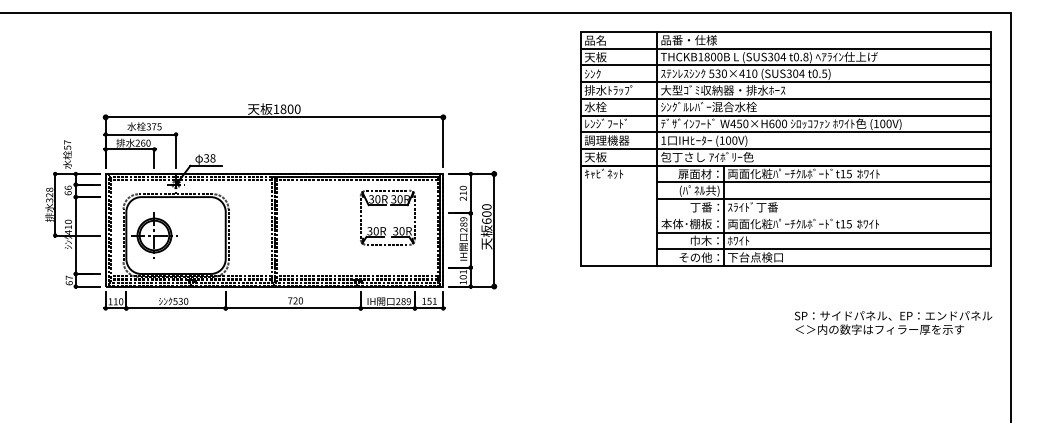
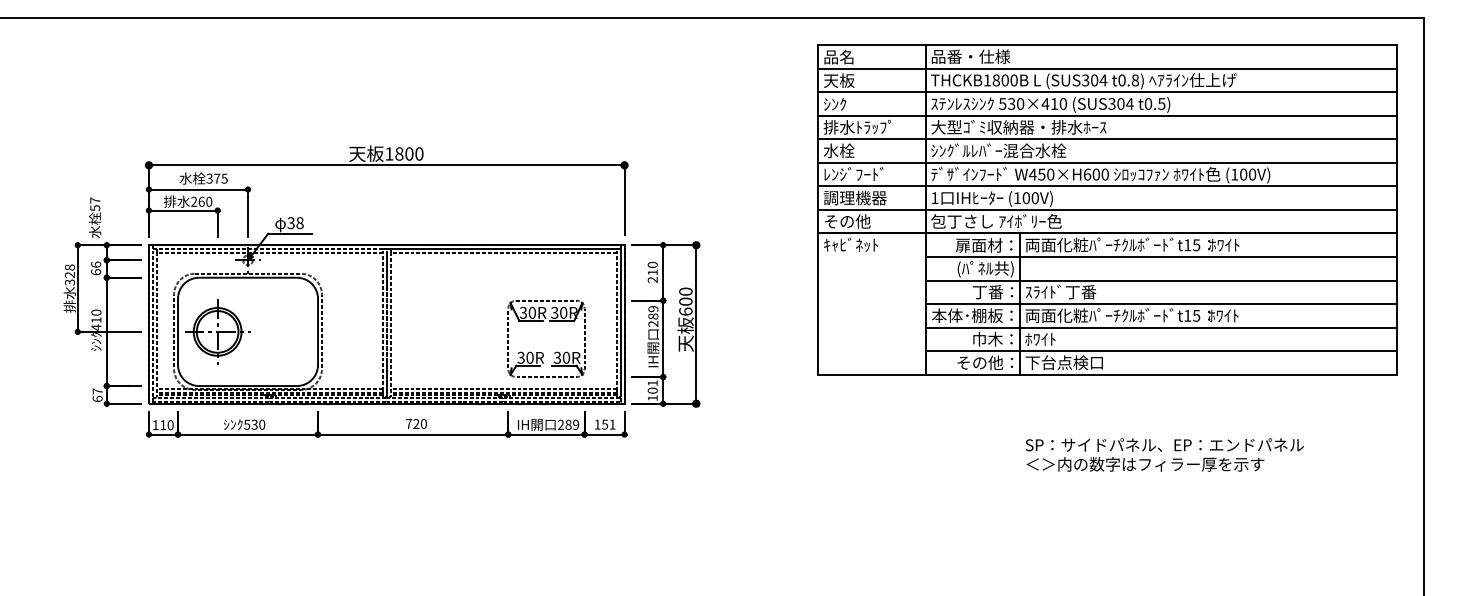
text: (601, 157) -> (847, 221), 天板 -> その他
line: (823, 216) -> (1160, 304), added
part: (385, 227) -> (542, 352), moved
text: (893, 322) -> (1164, 454), moved

